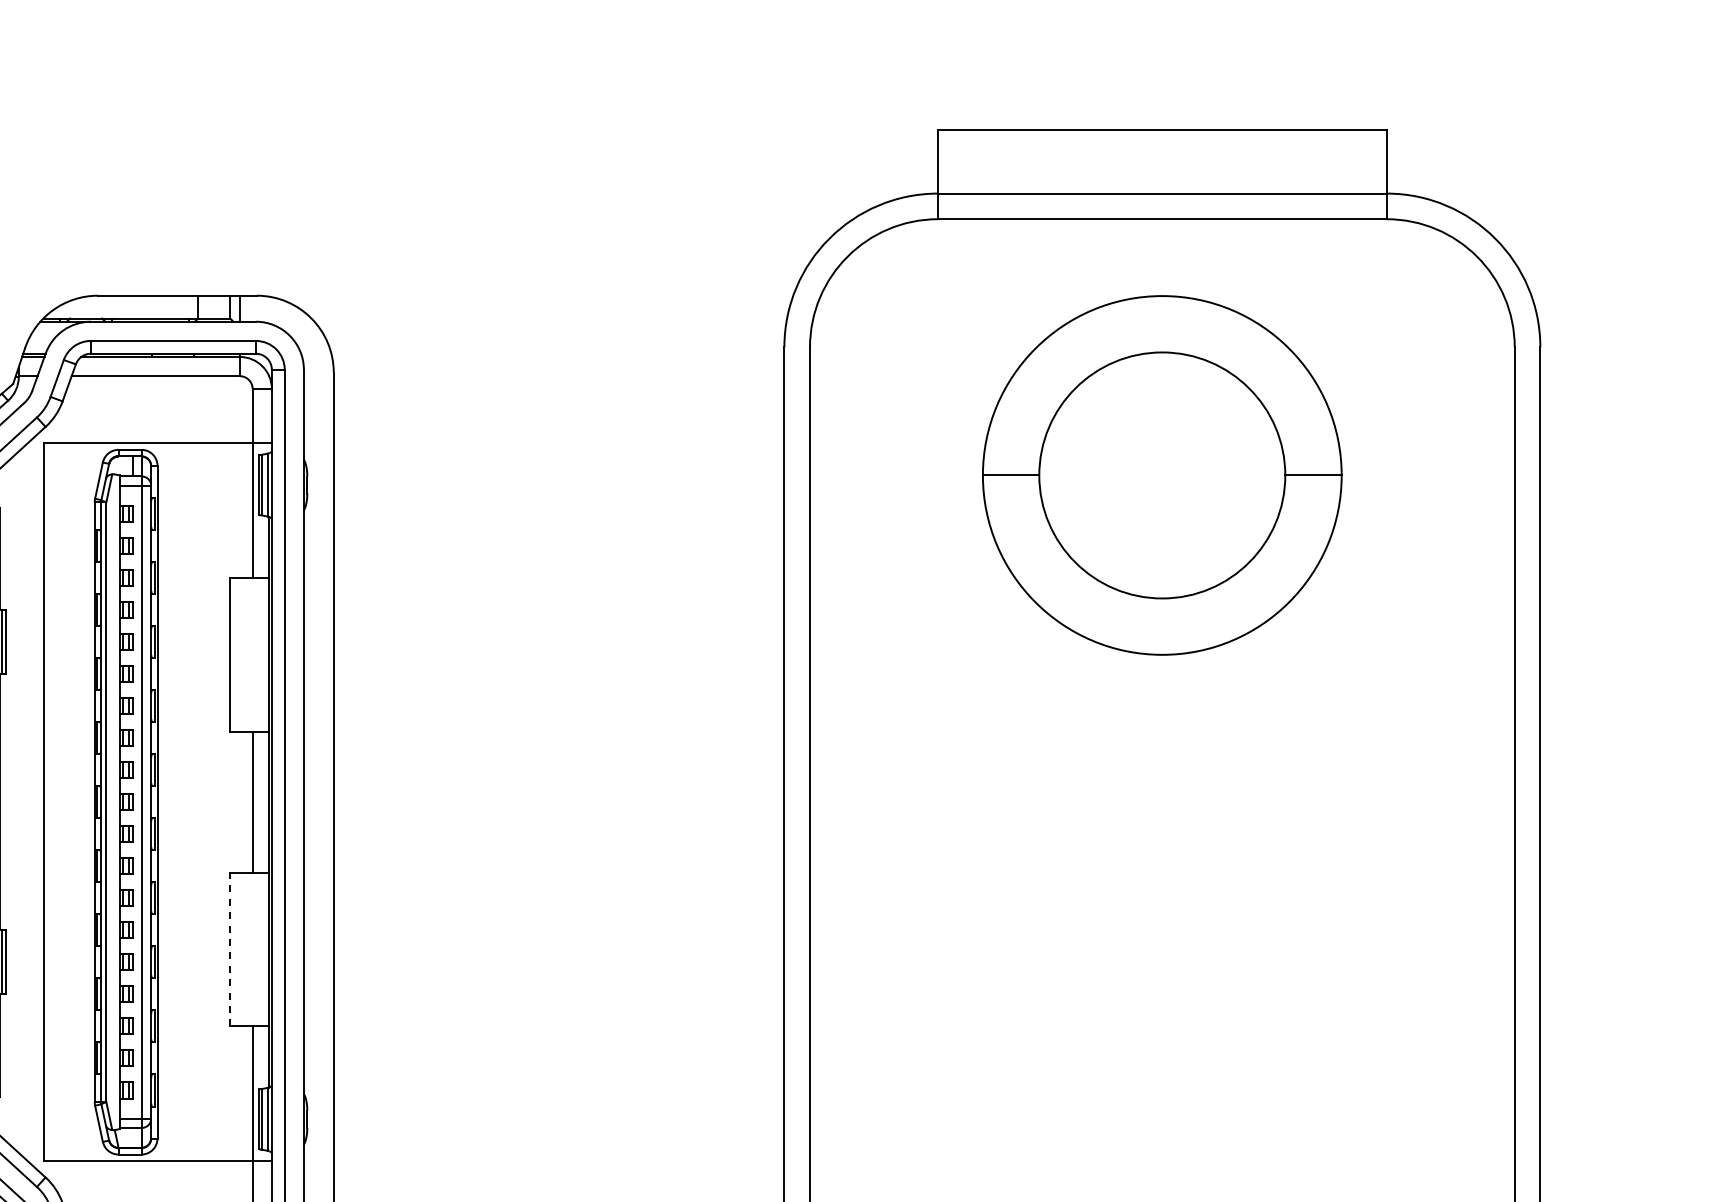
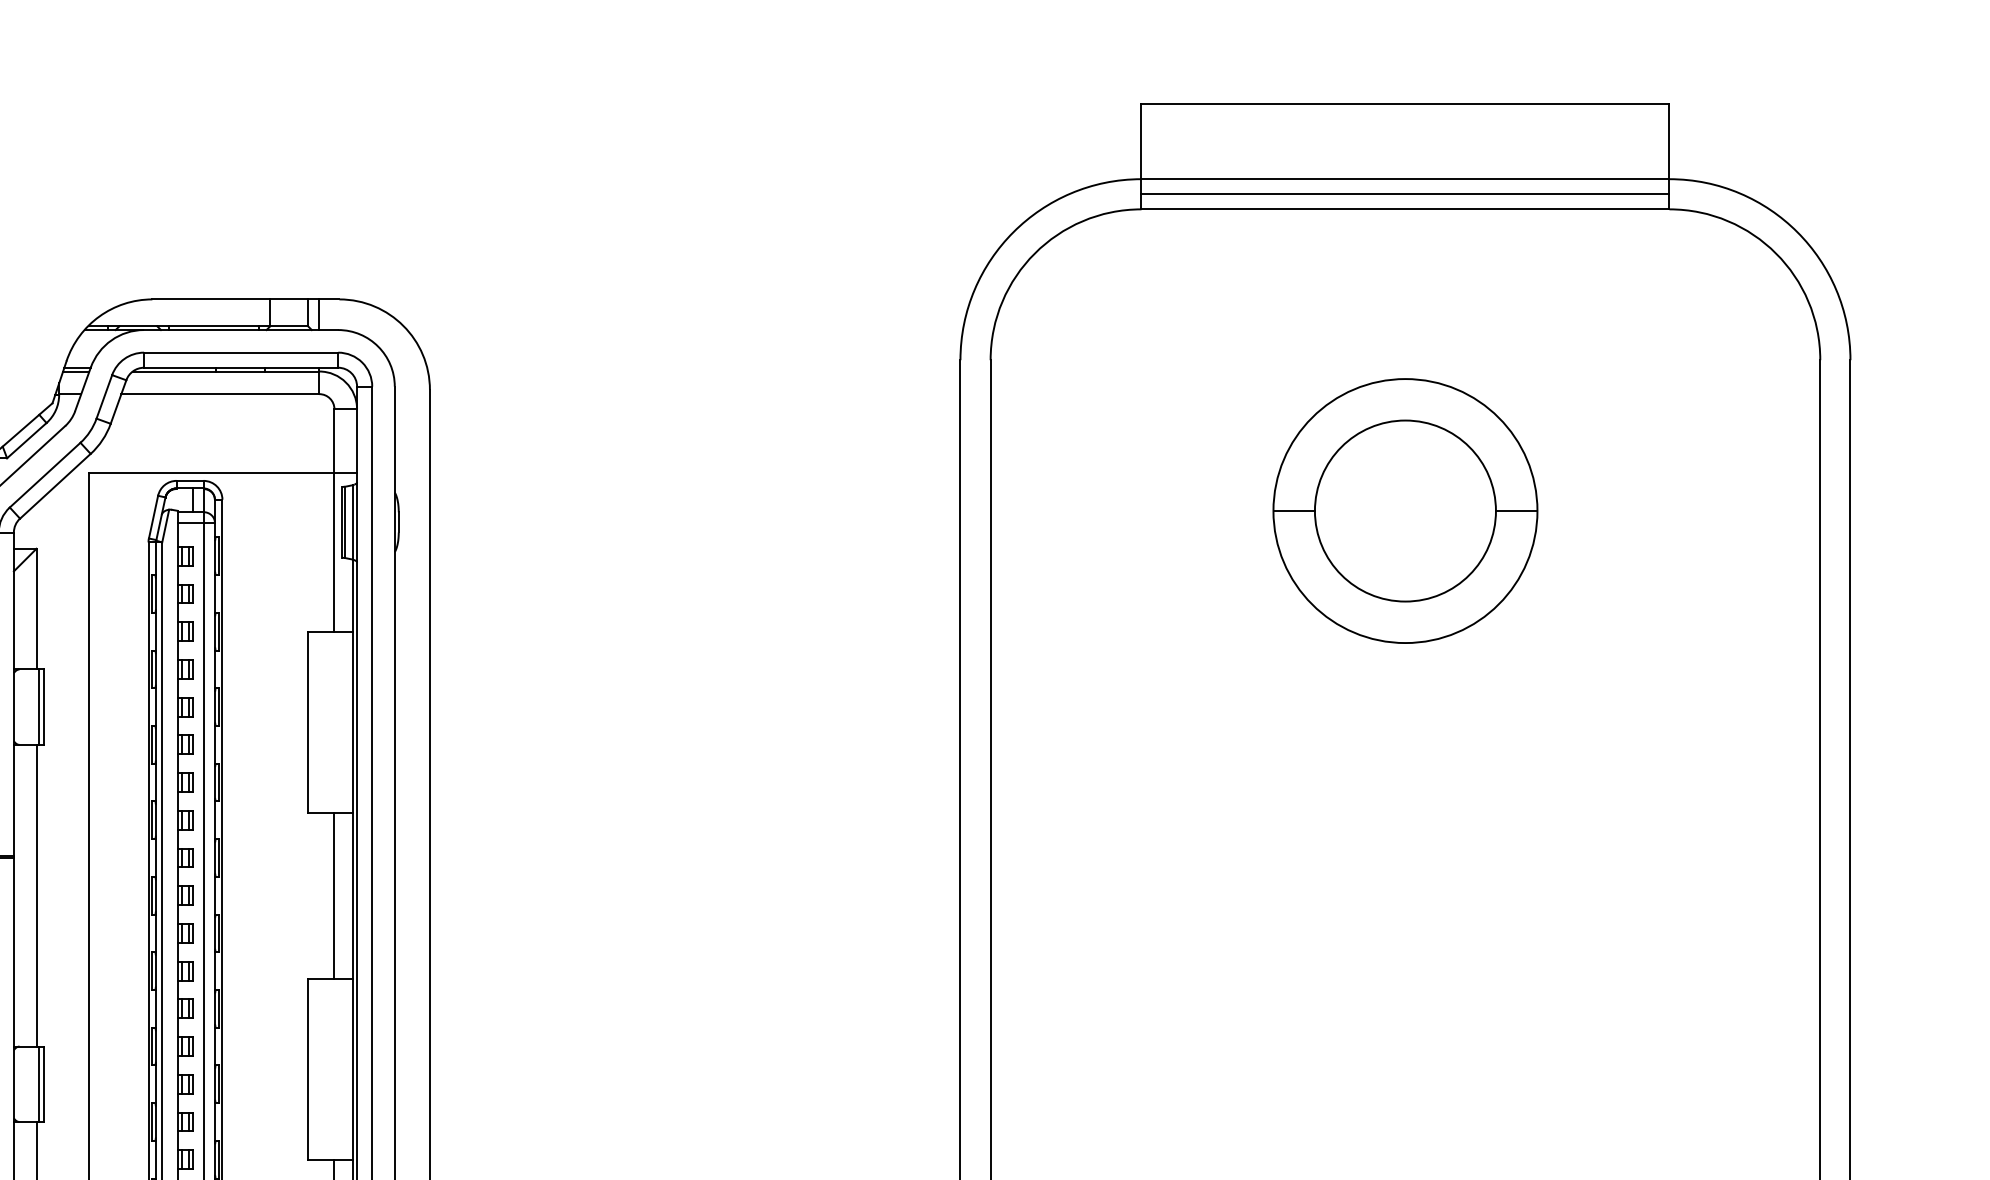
line: (1162, 206) -> (1405, 194), added
part: (1162, 475) -> (1405, 511), size x0.62
line: (230, 949) -> (308, 1069), dashed -> solid

